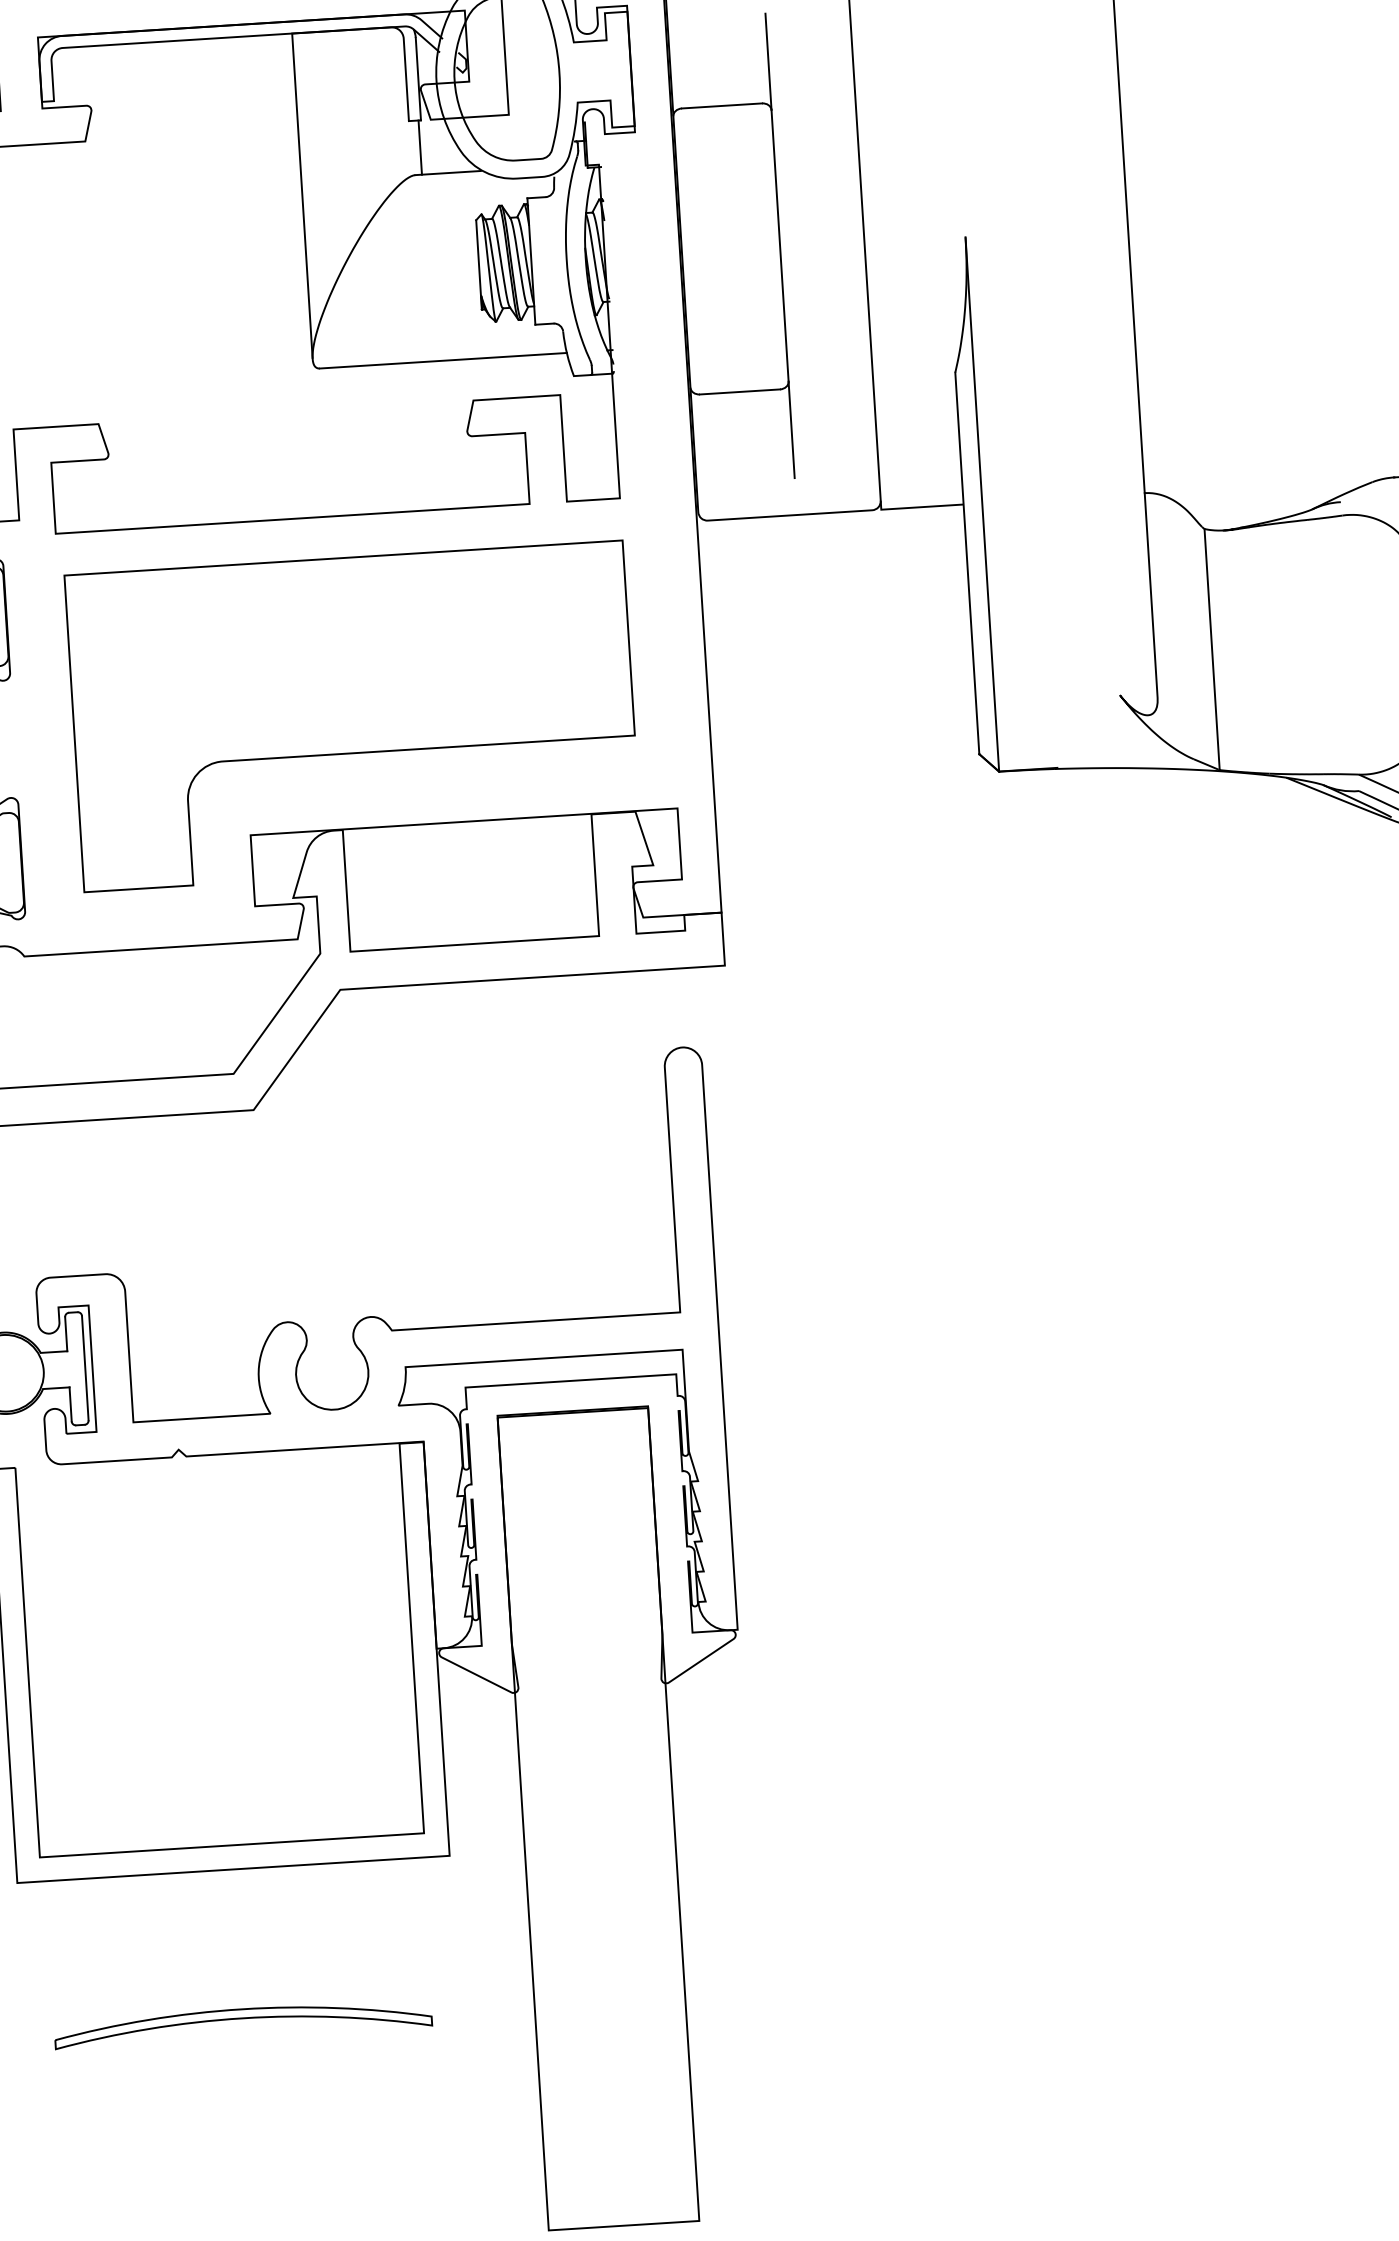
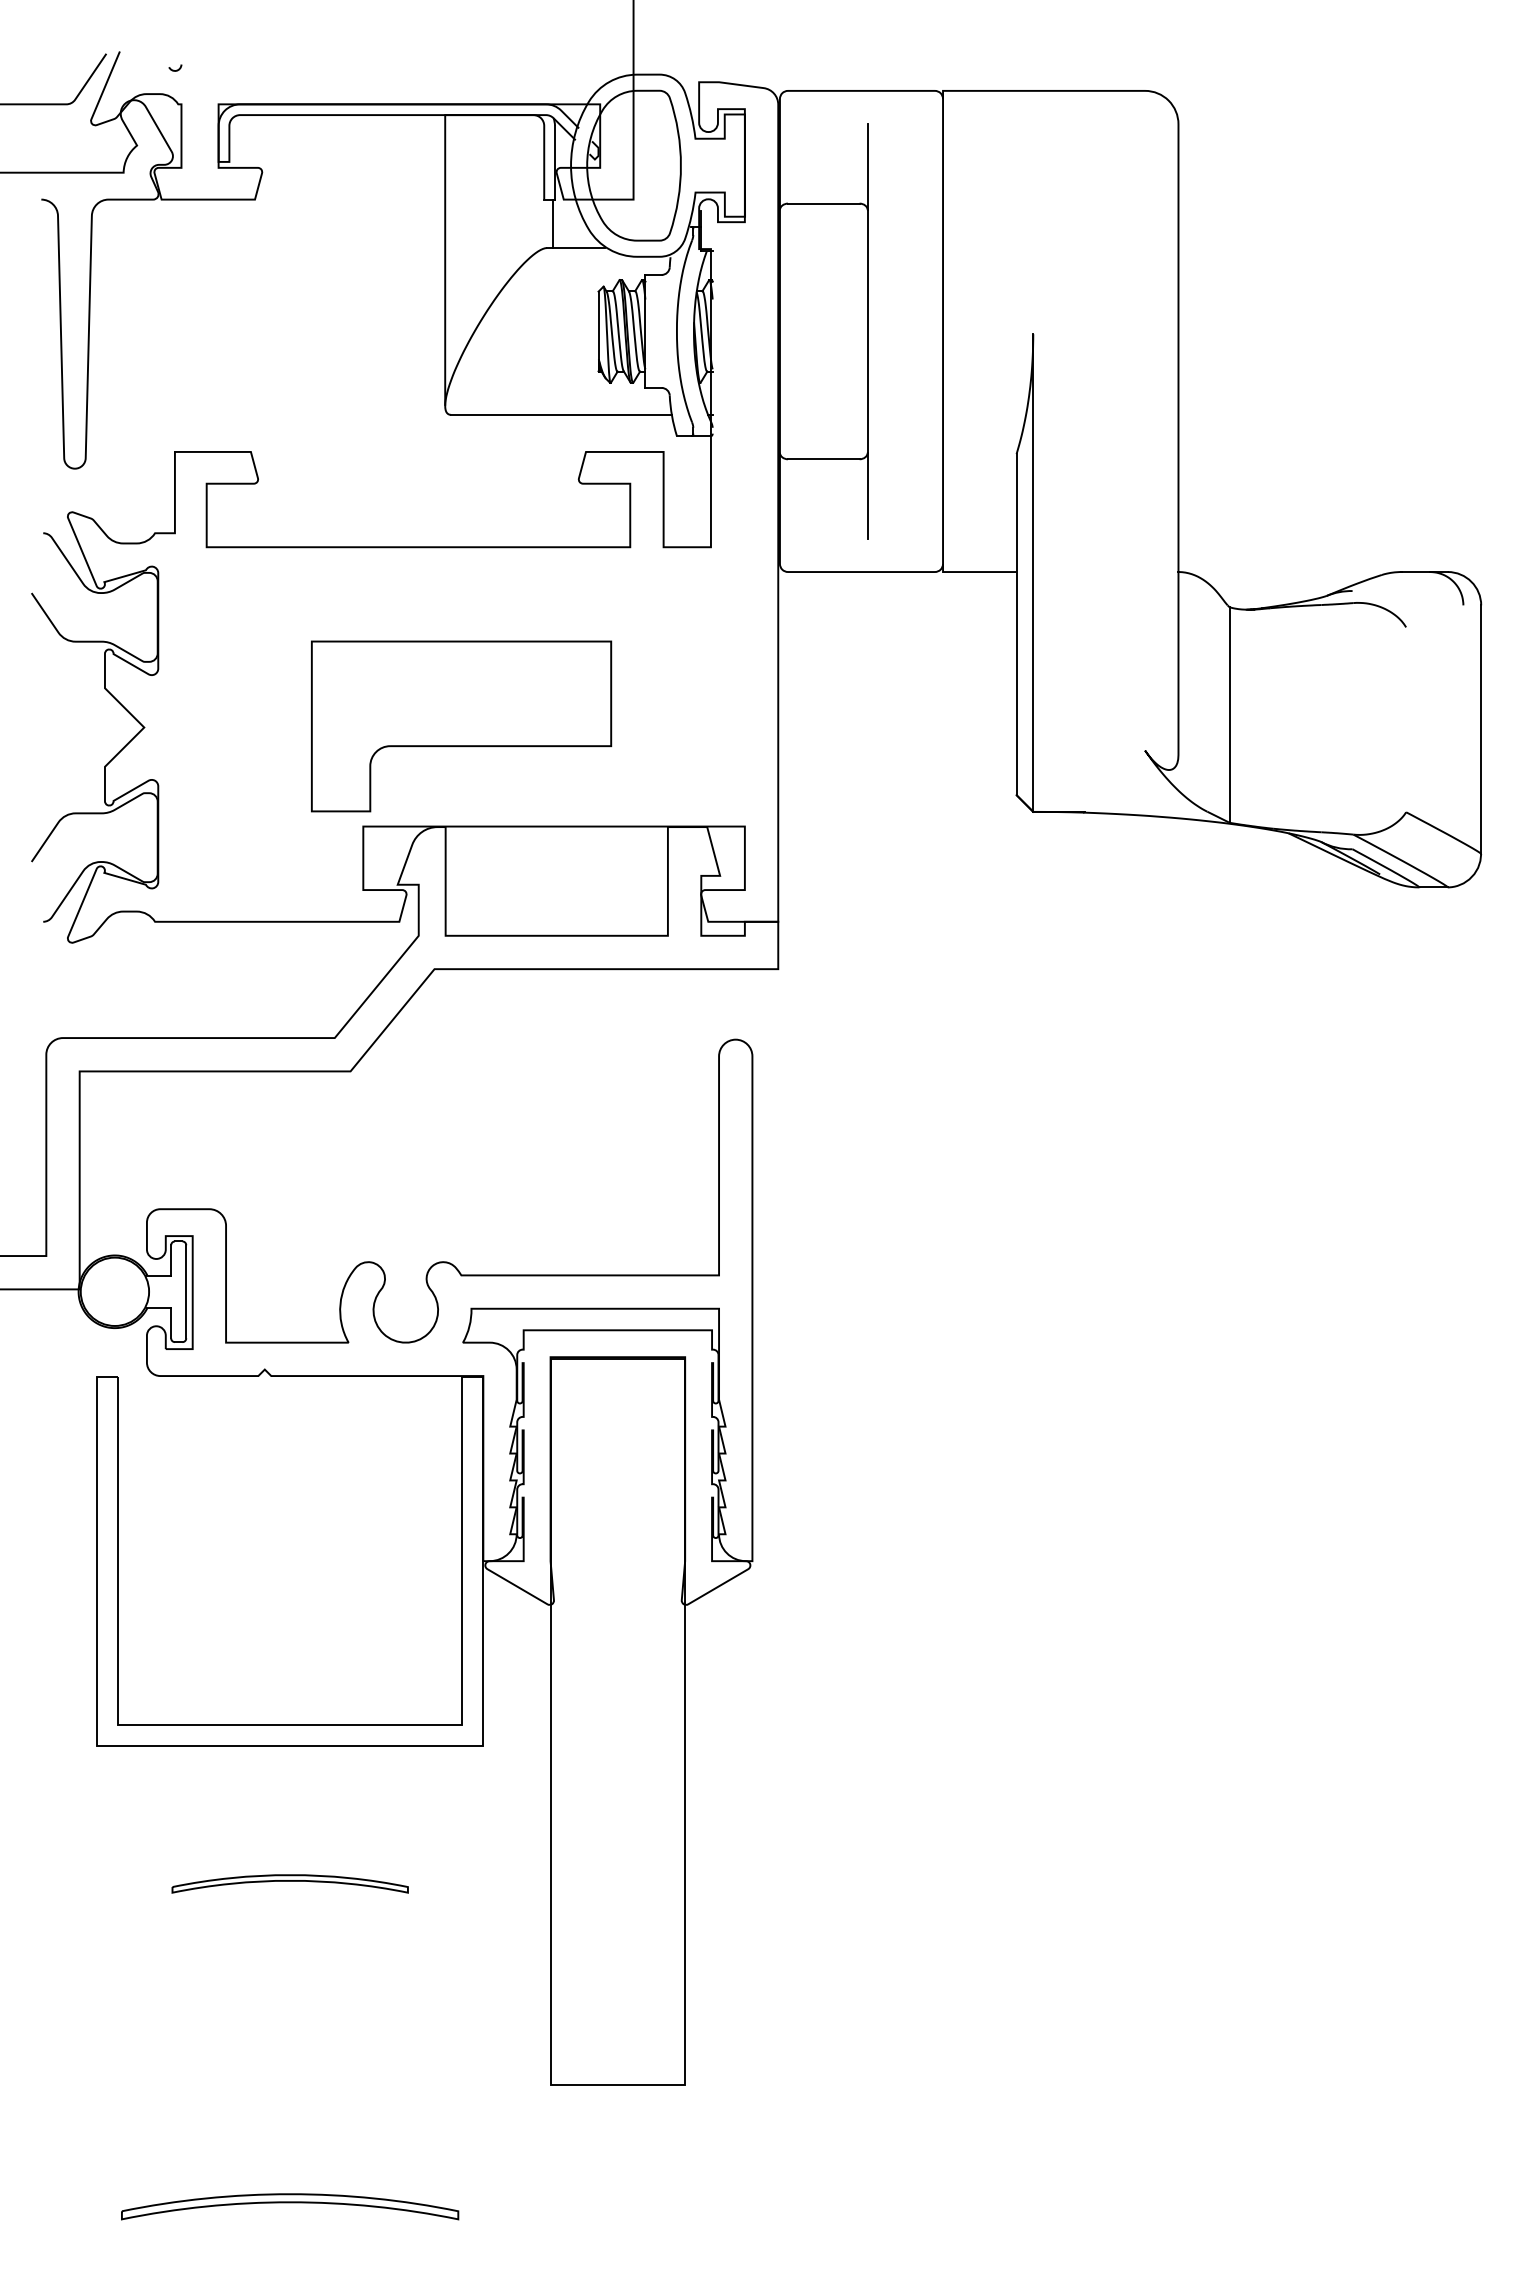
part: (353, 716) -> (461, 726), size x0.6
part: (243, 2022) -> (290, 1883), size x0.7

